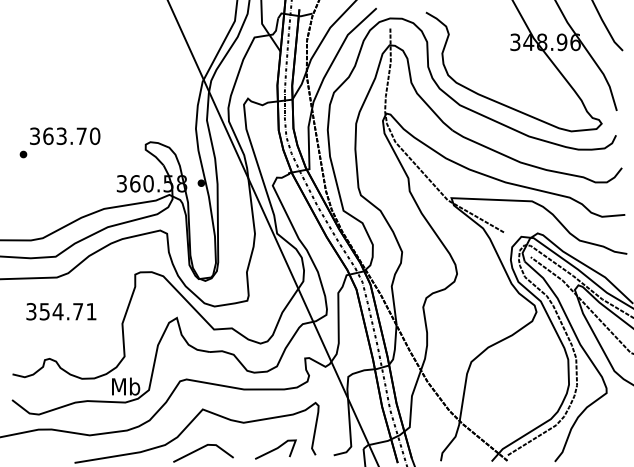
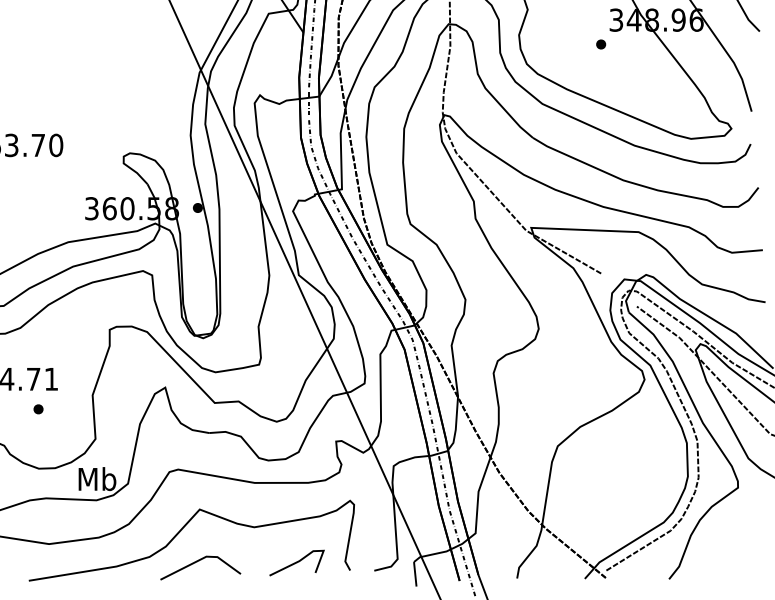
part: (503, 60) -> (600, 44), added
part: (81, 333) -> (38, 408), added

